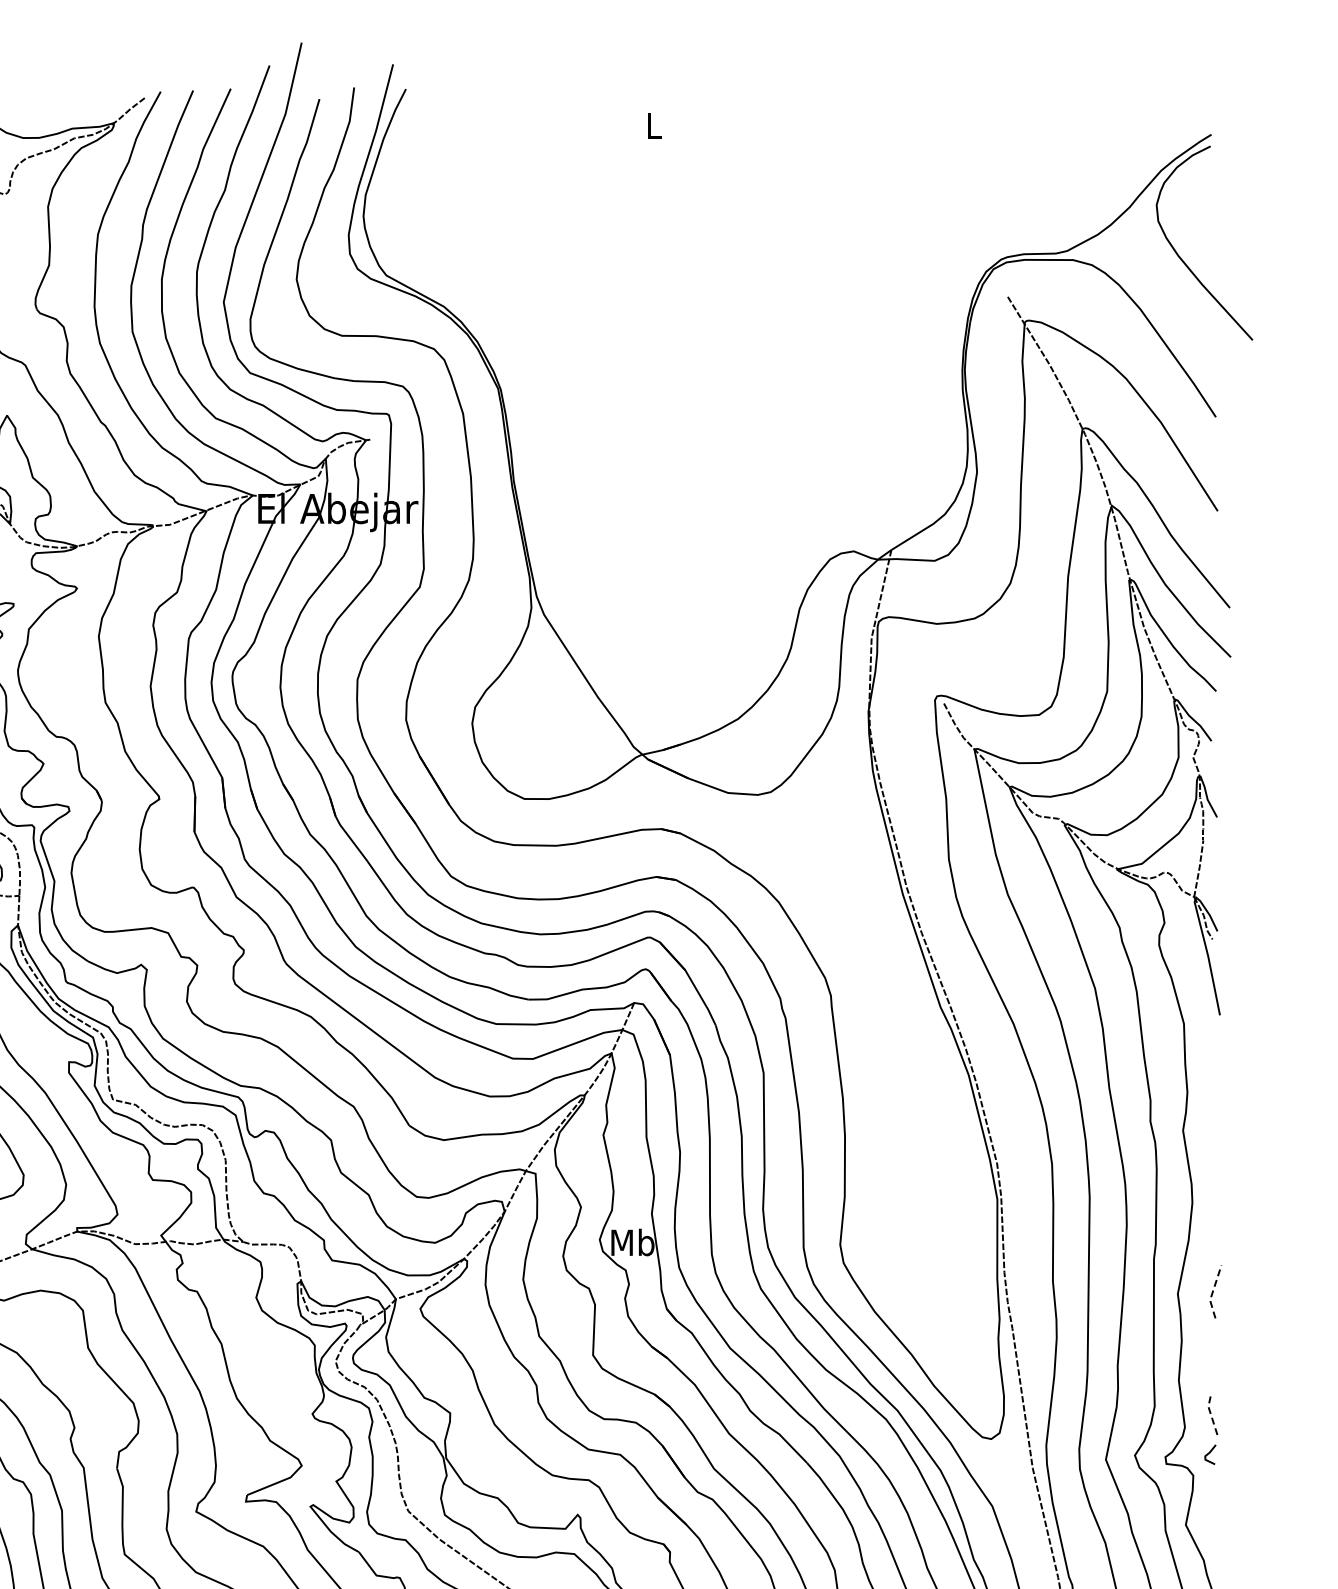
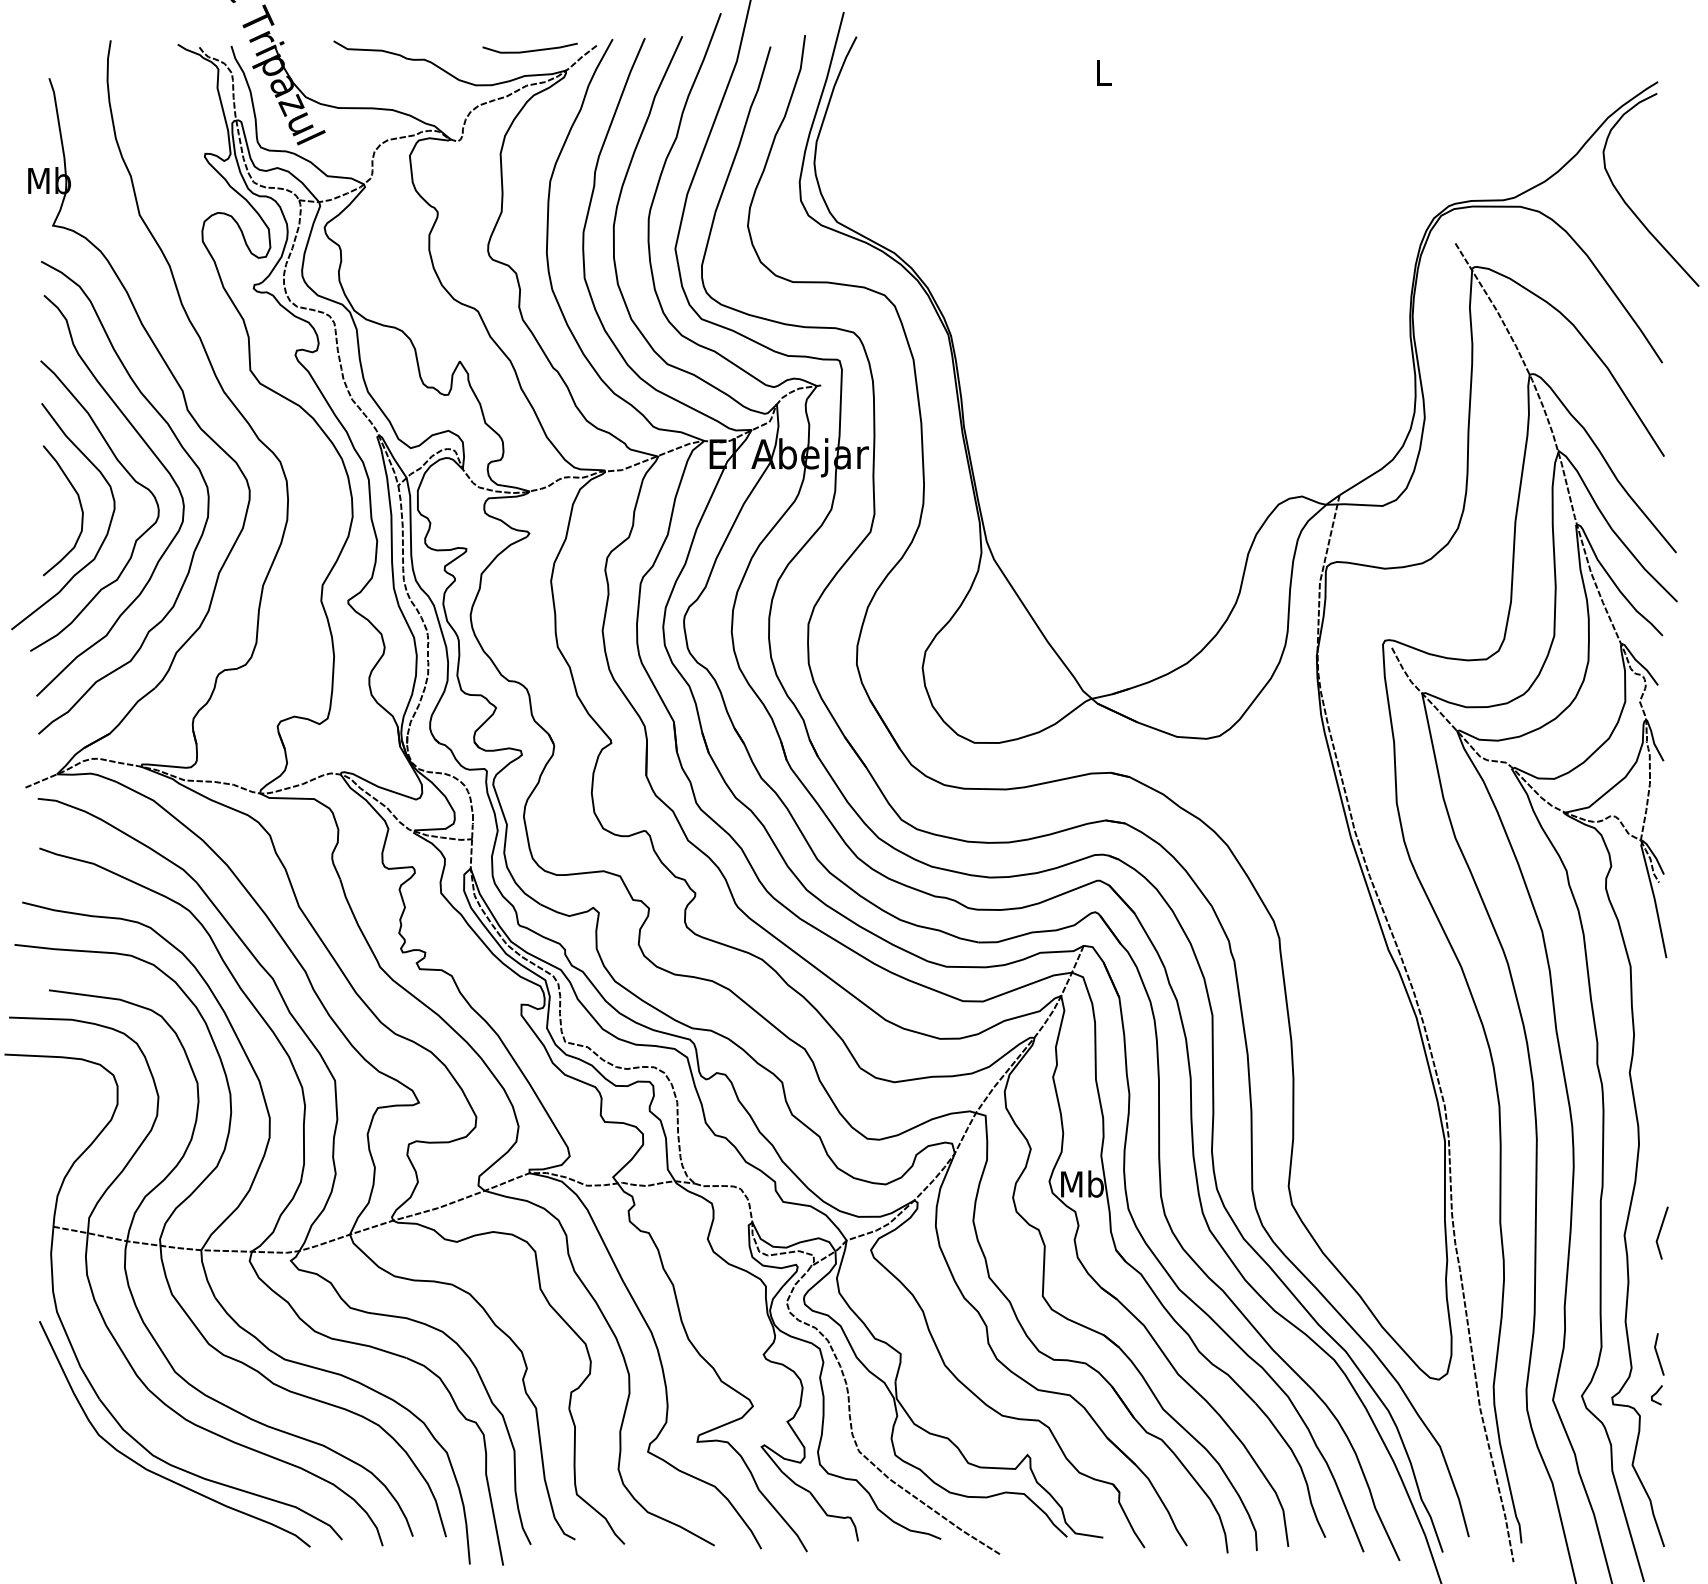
line: (77, 103) -> (529, 50), added
line: (1212, 1292) -> (1659, 1233), dashed -> solid
line: (1210, 1413) -> (1657, 1354), dashed -> solid

